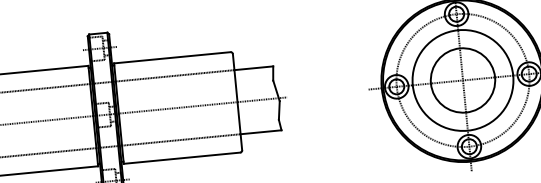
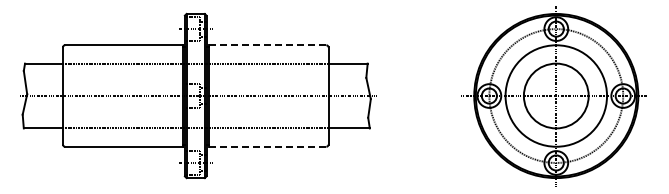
line: (172, 57) -> (267, 45), solid -> dashed
line: (181, 157) -> (267, 146), solid -> dashed

